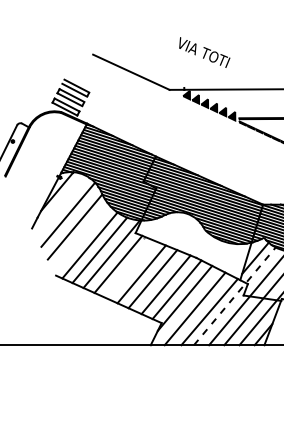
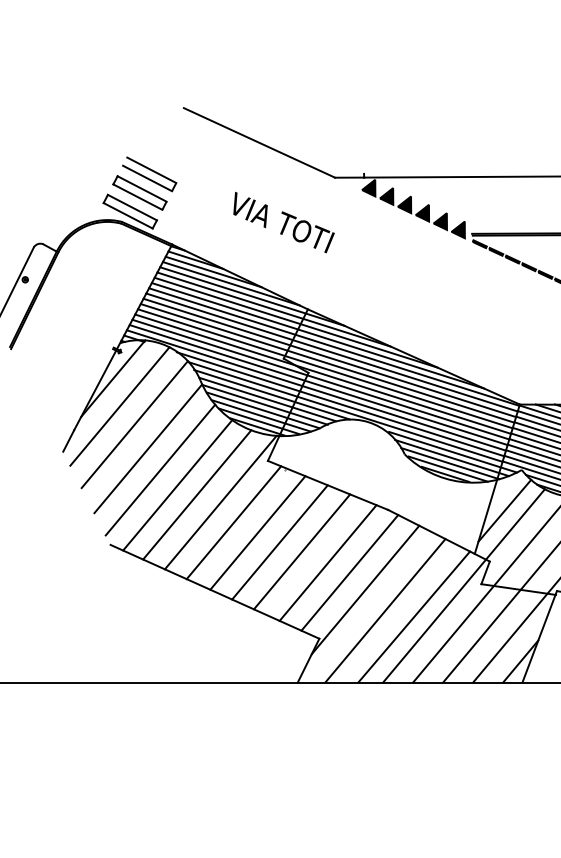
text: (204, 52) -> (283, 222), moved
line: (60, 205) -> (119, 406), added
line: (80, 237) -> (158, 469), added
line: (130, 269) -> (257, 532), added
line: (234, 296) -> (463, 586), dashed -> solid

